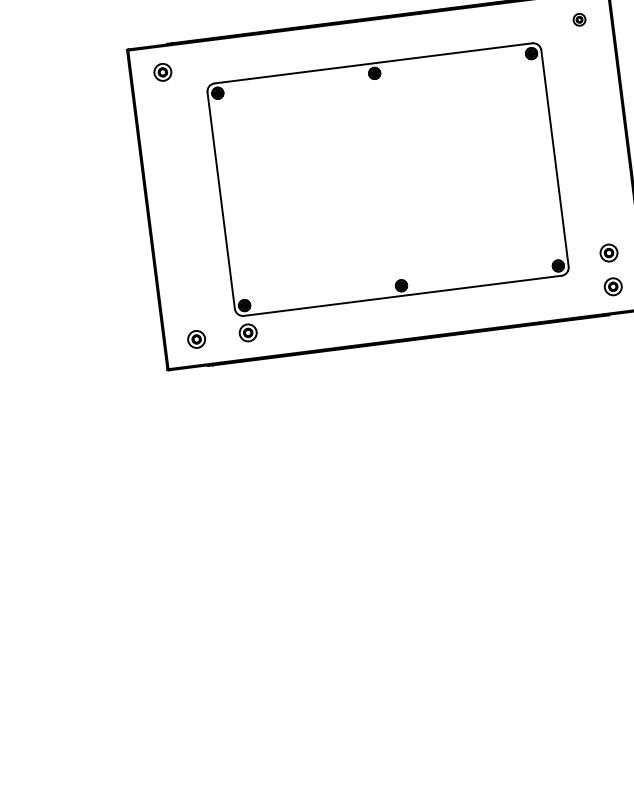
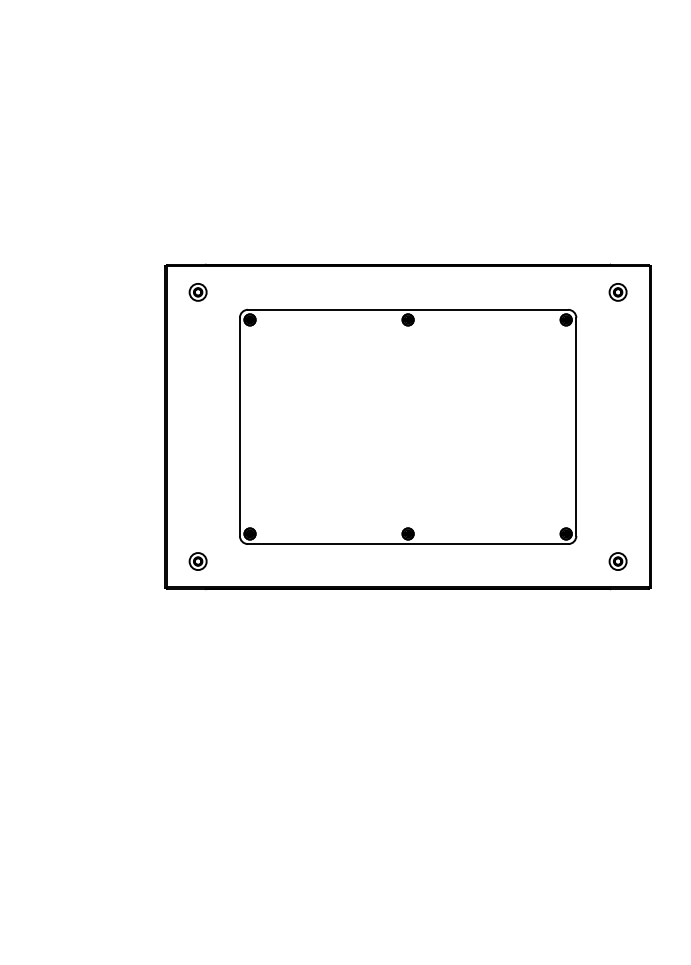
part: (578, 19) -> (617, 292), size x1.43
part: (608, 253) -> (617, 527), removed
part: (247, 332) -> (249, 561), removed

